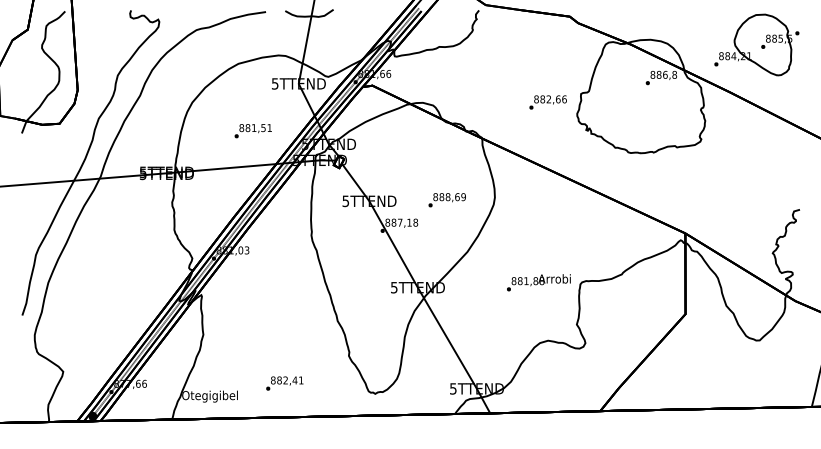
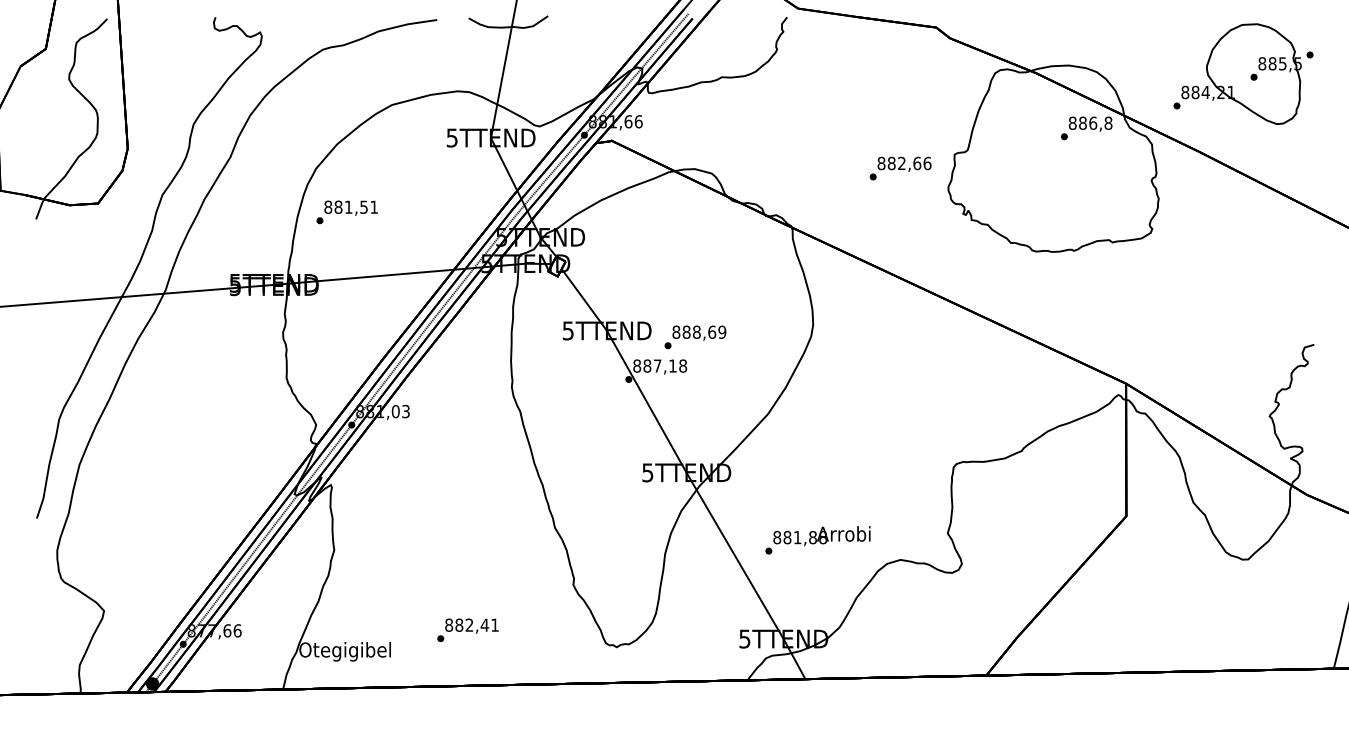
text: (252, 131) -> (345, 212), moved
text: (446, 200) -> (694, 337), moved
text: (538, 282) -> (817, 539), moved

